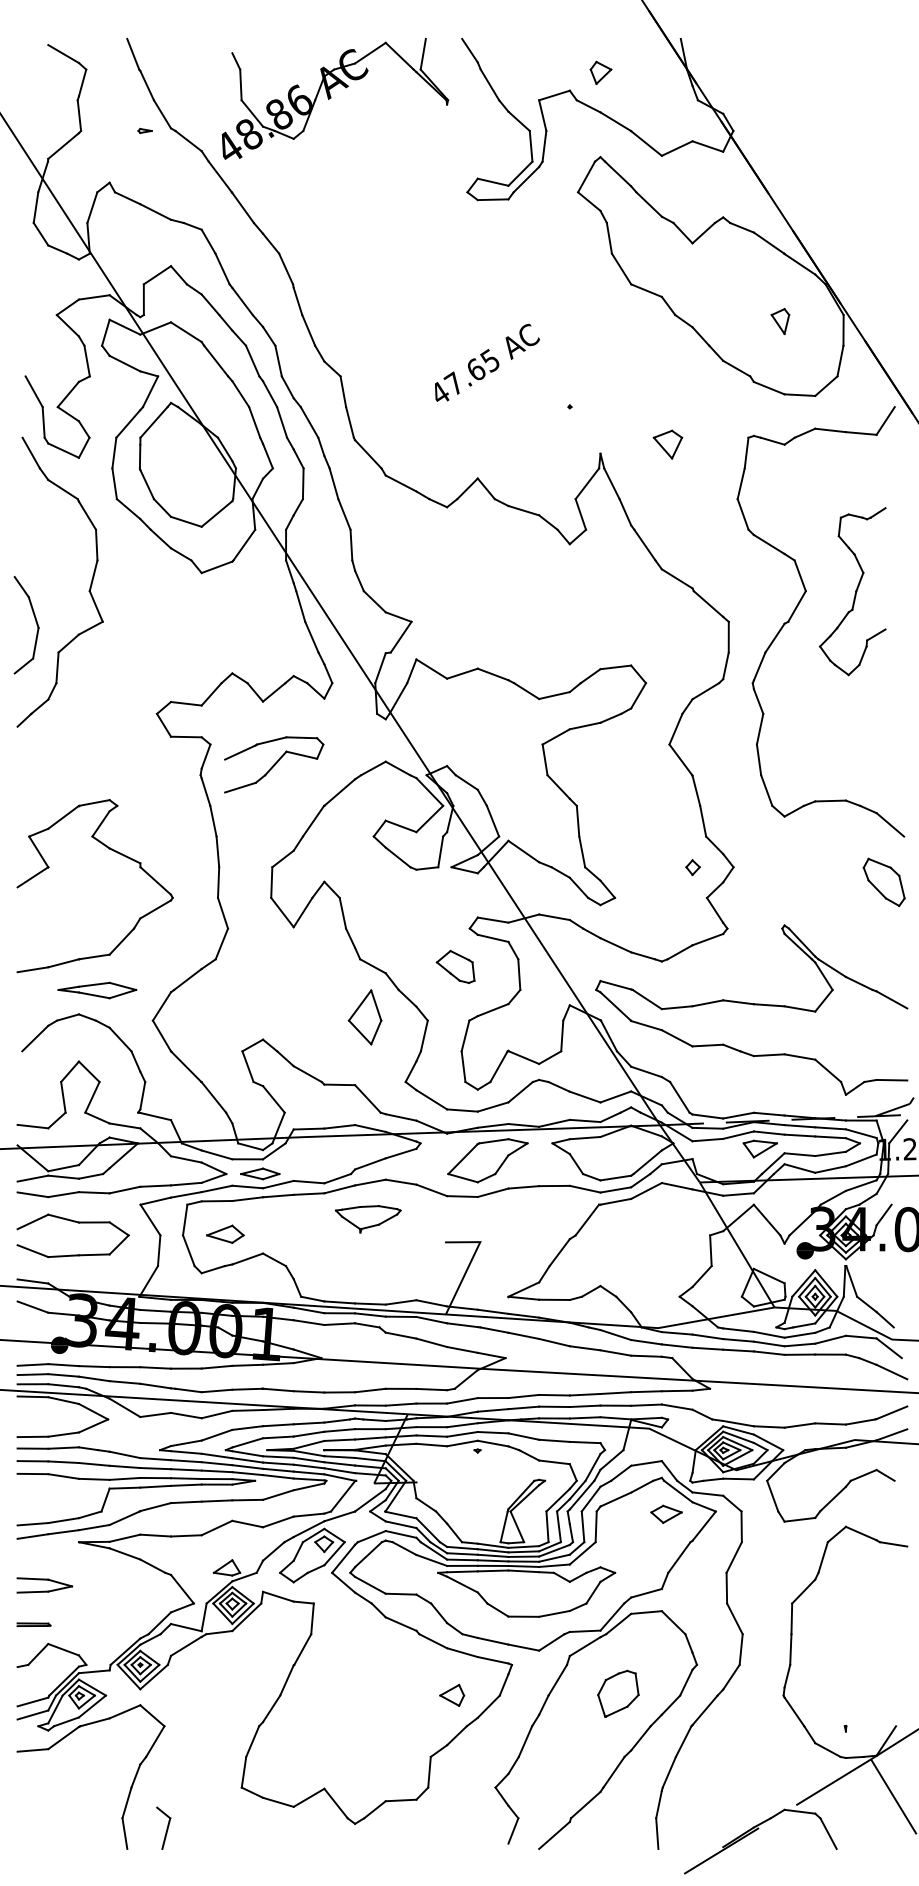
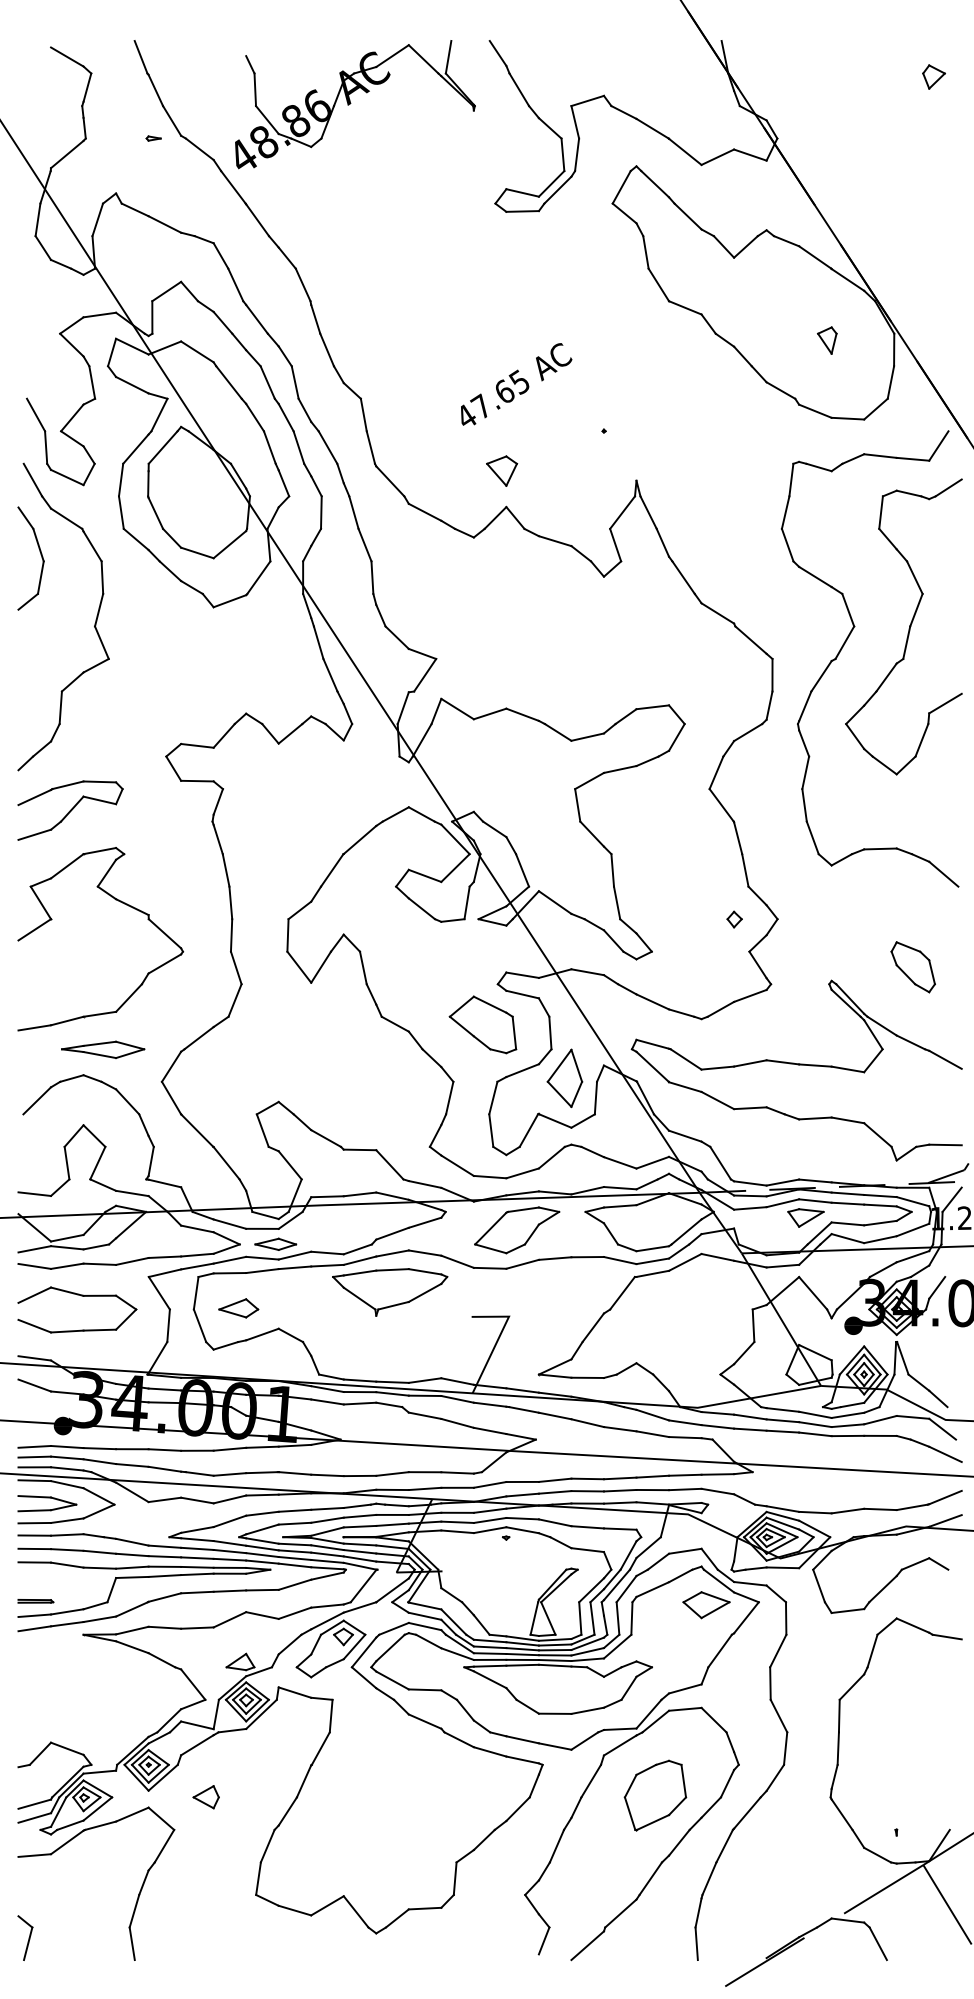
part: (600, 72) -> (933, 76), moved
part: (668, 444) -> (502, 470), moved
part: (852, 591) -> (903, 626), size x1.67
part: (35, 622) -> (40, 555), moved
part: (274, 764) -> (70, 810), moved
part: (883, 882) -> (912, 967), moved
part: (455, 966) -> (482, 1024), size x1.67
part: (364, 1017) -> (564, 1078), moved
part: (368, 1219) -> (390, 1292), size x1.67
part: (666, 1514) -> (706, 1605), size x1.43
part: (44, 1585) -> (47, 1503), moved
line: (33, 1624) -> (35, 1601), moved
part: (618, 1693) -> (655, 1795), size x1.43
part: (451, 1695) -> (205, 1797), moved
part: (163, 1827) -> (25, 1937), moved

